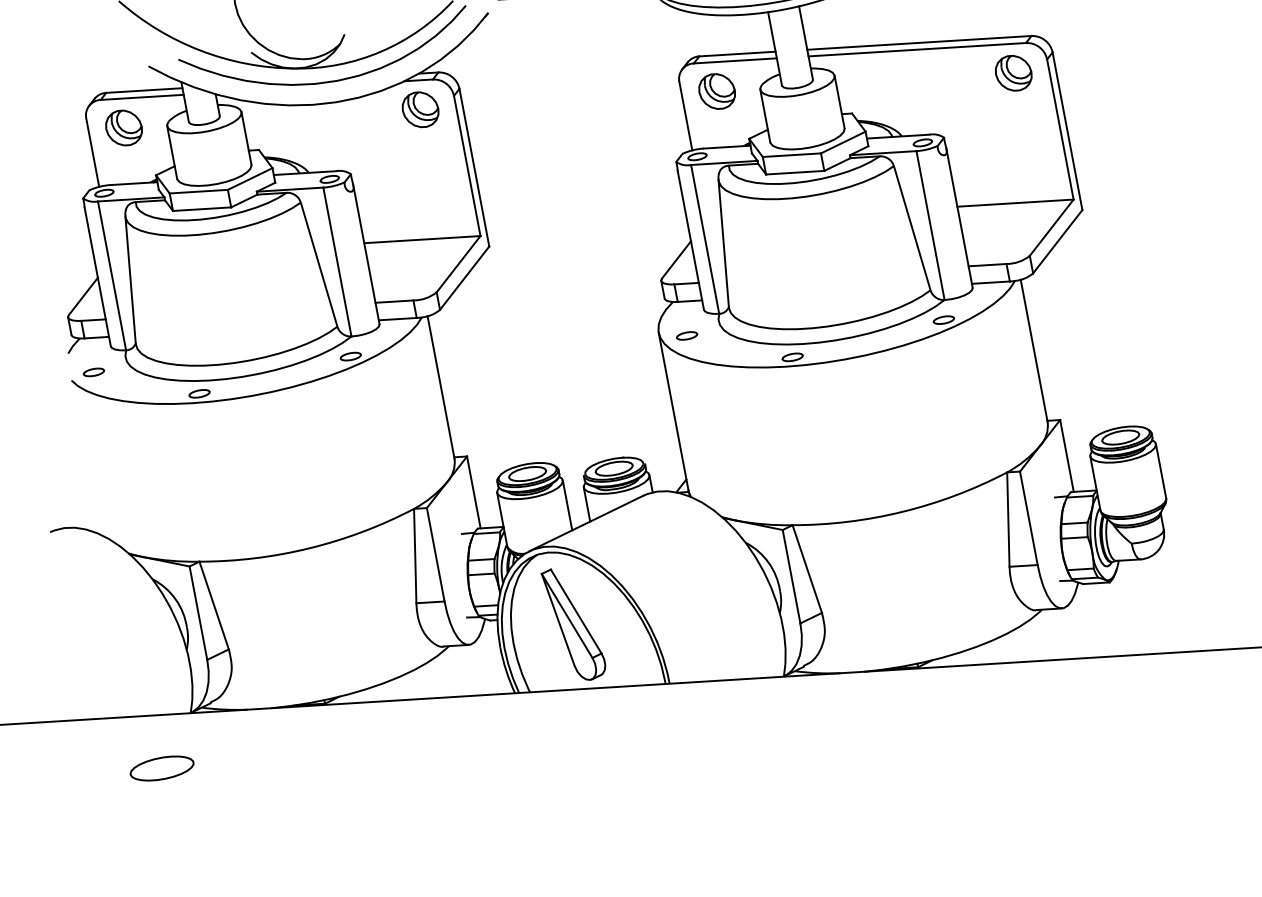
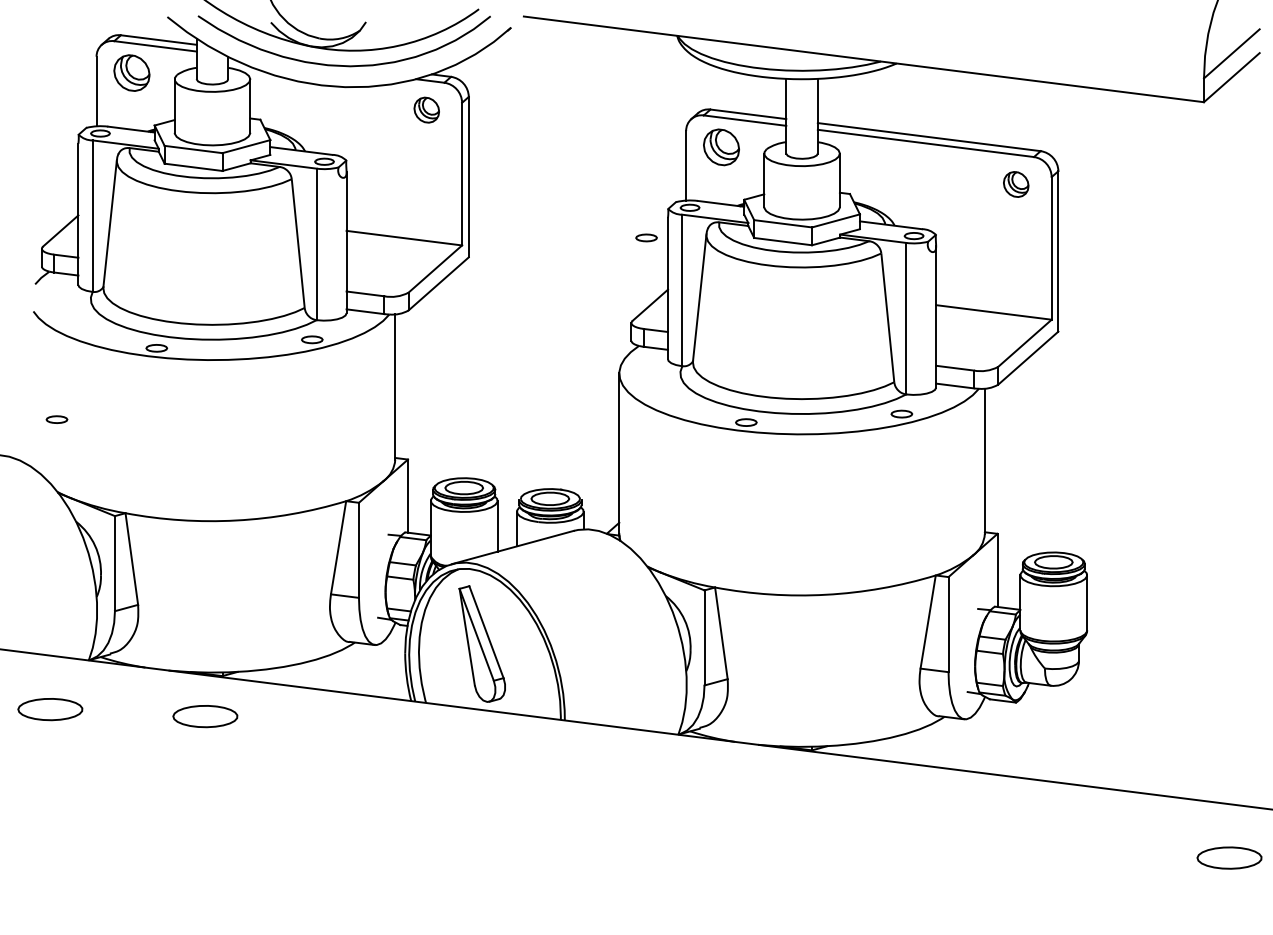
part: (1012, 73) -> (1015, 184), size x0.7
part: (420, 109) -> (426, 109), size x0.7
part: (686, 335) -> (646, 237), moved
part: (93, 372) -> (56, 419), moved
part: (315, 746) -> (205, 716), added

